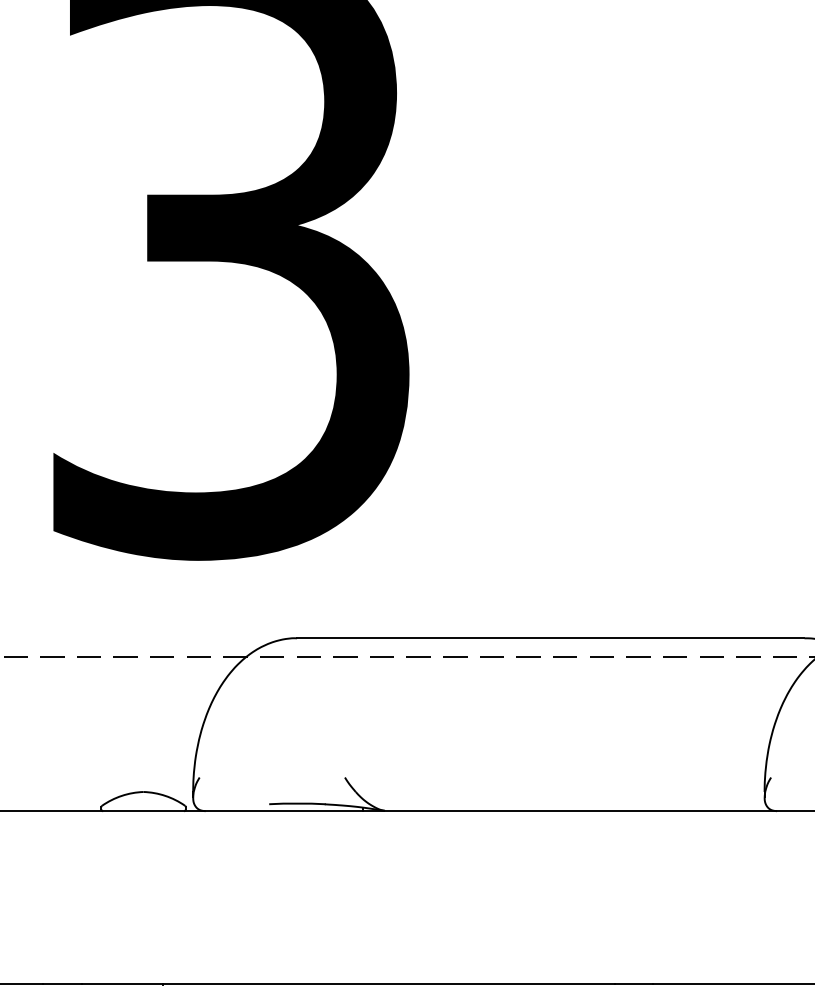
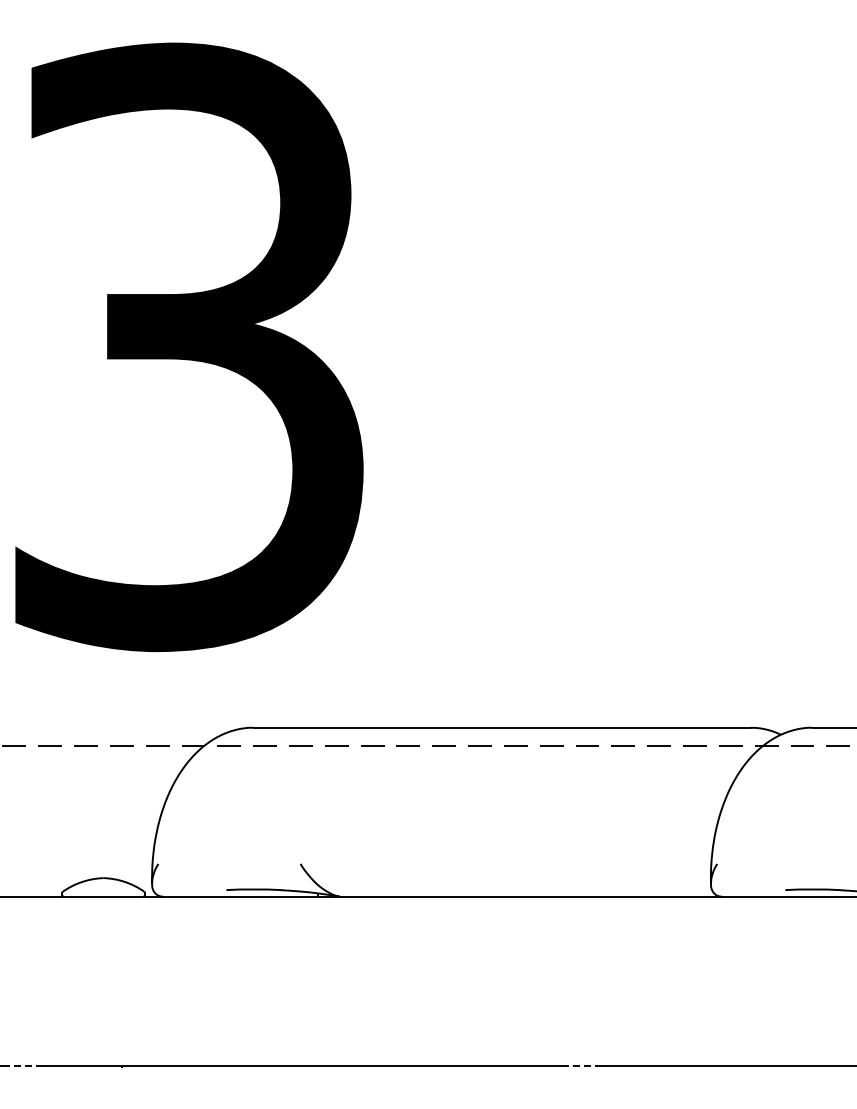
line: (62, 984) -> (24, 1066), solid -> dashed
line: (634, 984) -> (583, 1066), solid -> dashed

